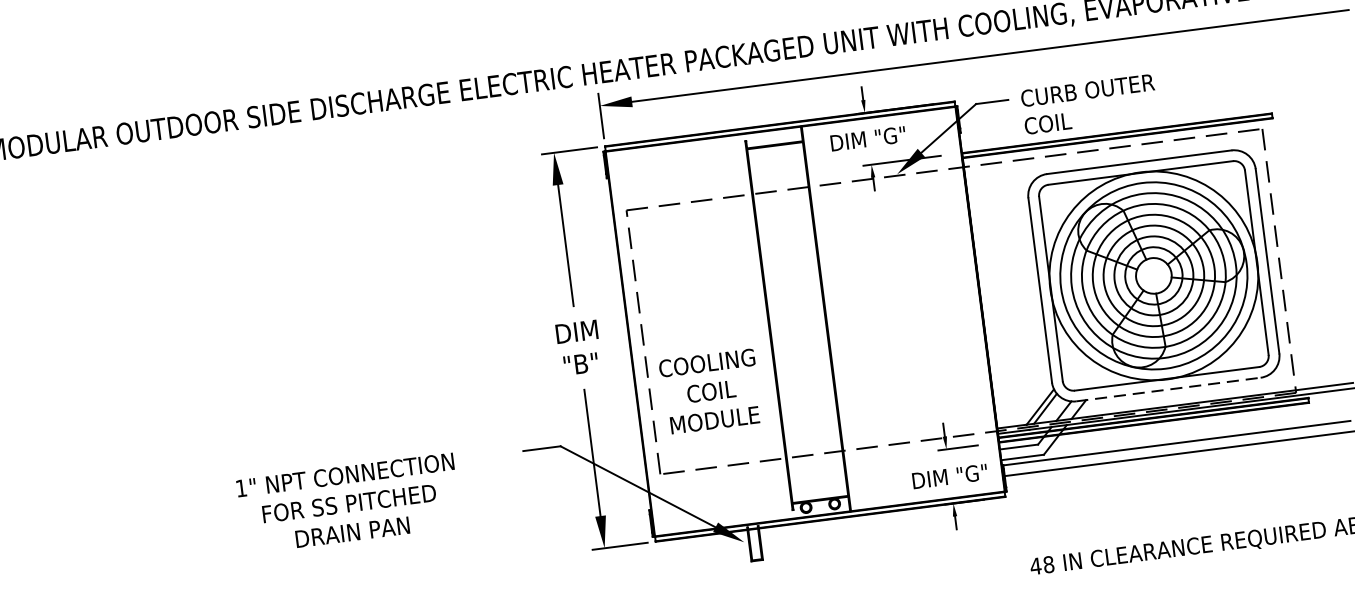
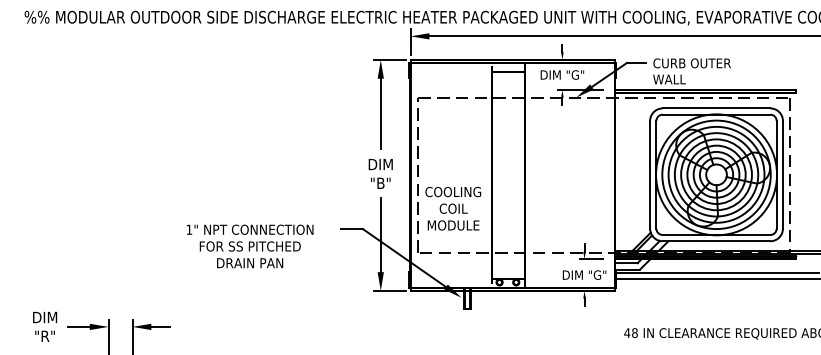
text: (1052, 123) -> (669, 79), COIL -> WALL
line: (1168, 390) -> (716, 241), dashed -> solid
text: (347, 503) -> (249, 246), moved

